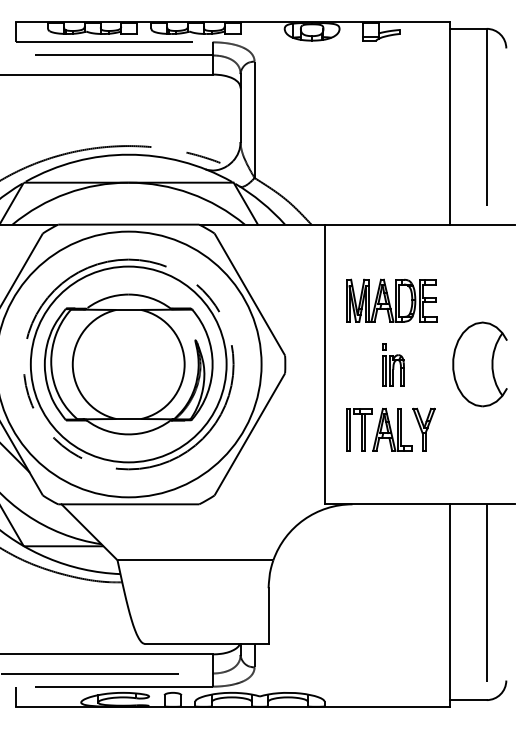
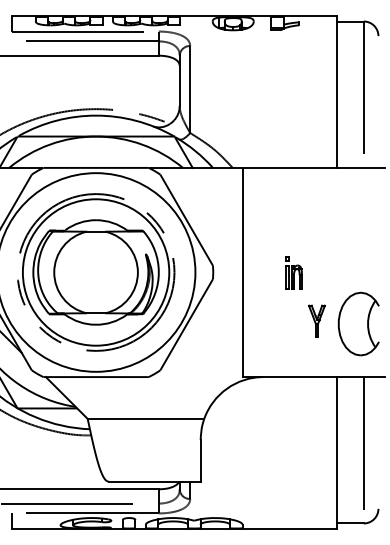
part: (391, 300) -> (292, 224), removed
part: (479, 364) -> (358, 324), moved
part: (379, 429) -> (283, 321), removed

